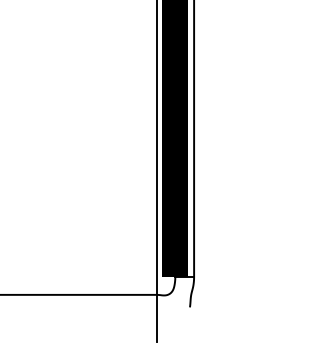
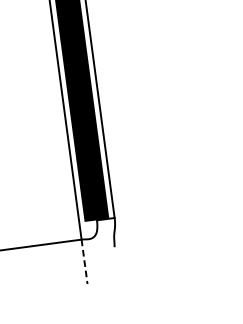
line: (156, 318) -> (84, 261), solid -> dashed

